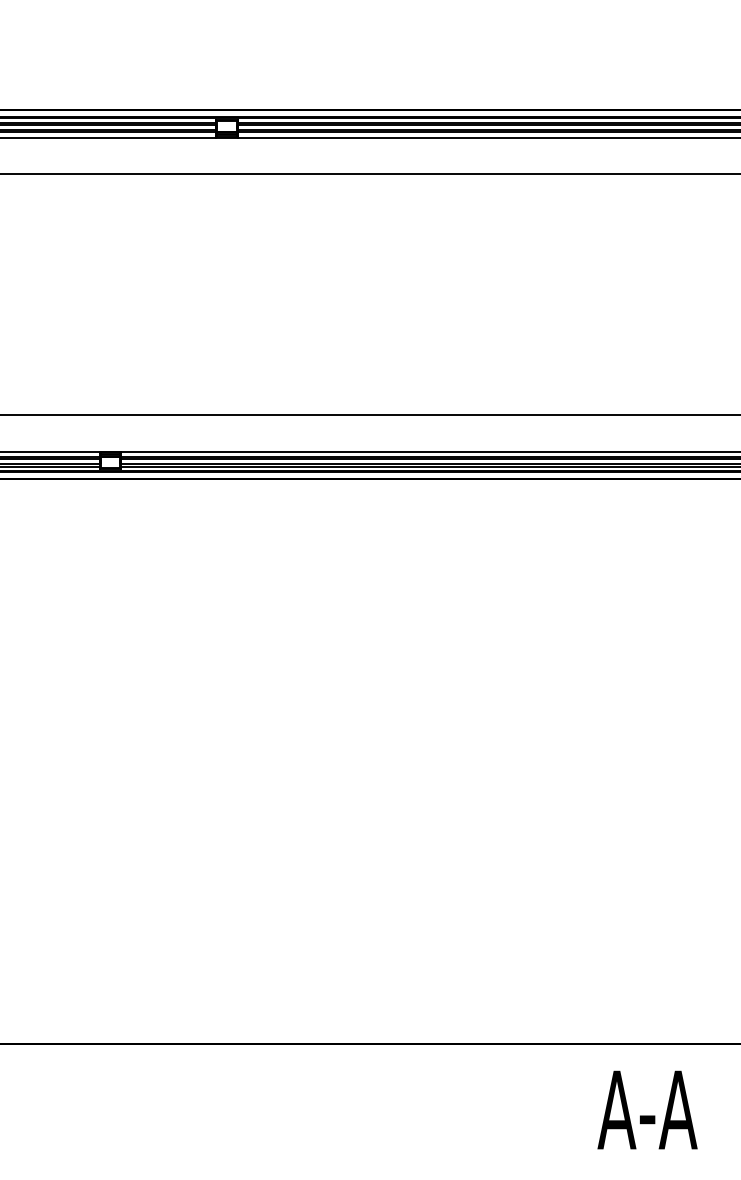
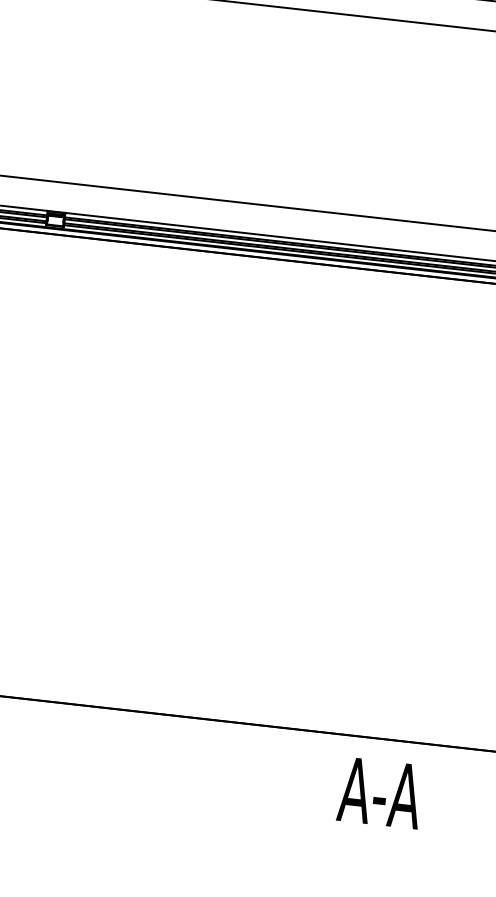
text: (647, 1109) -> (380, 792), moved

